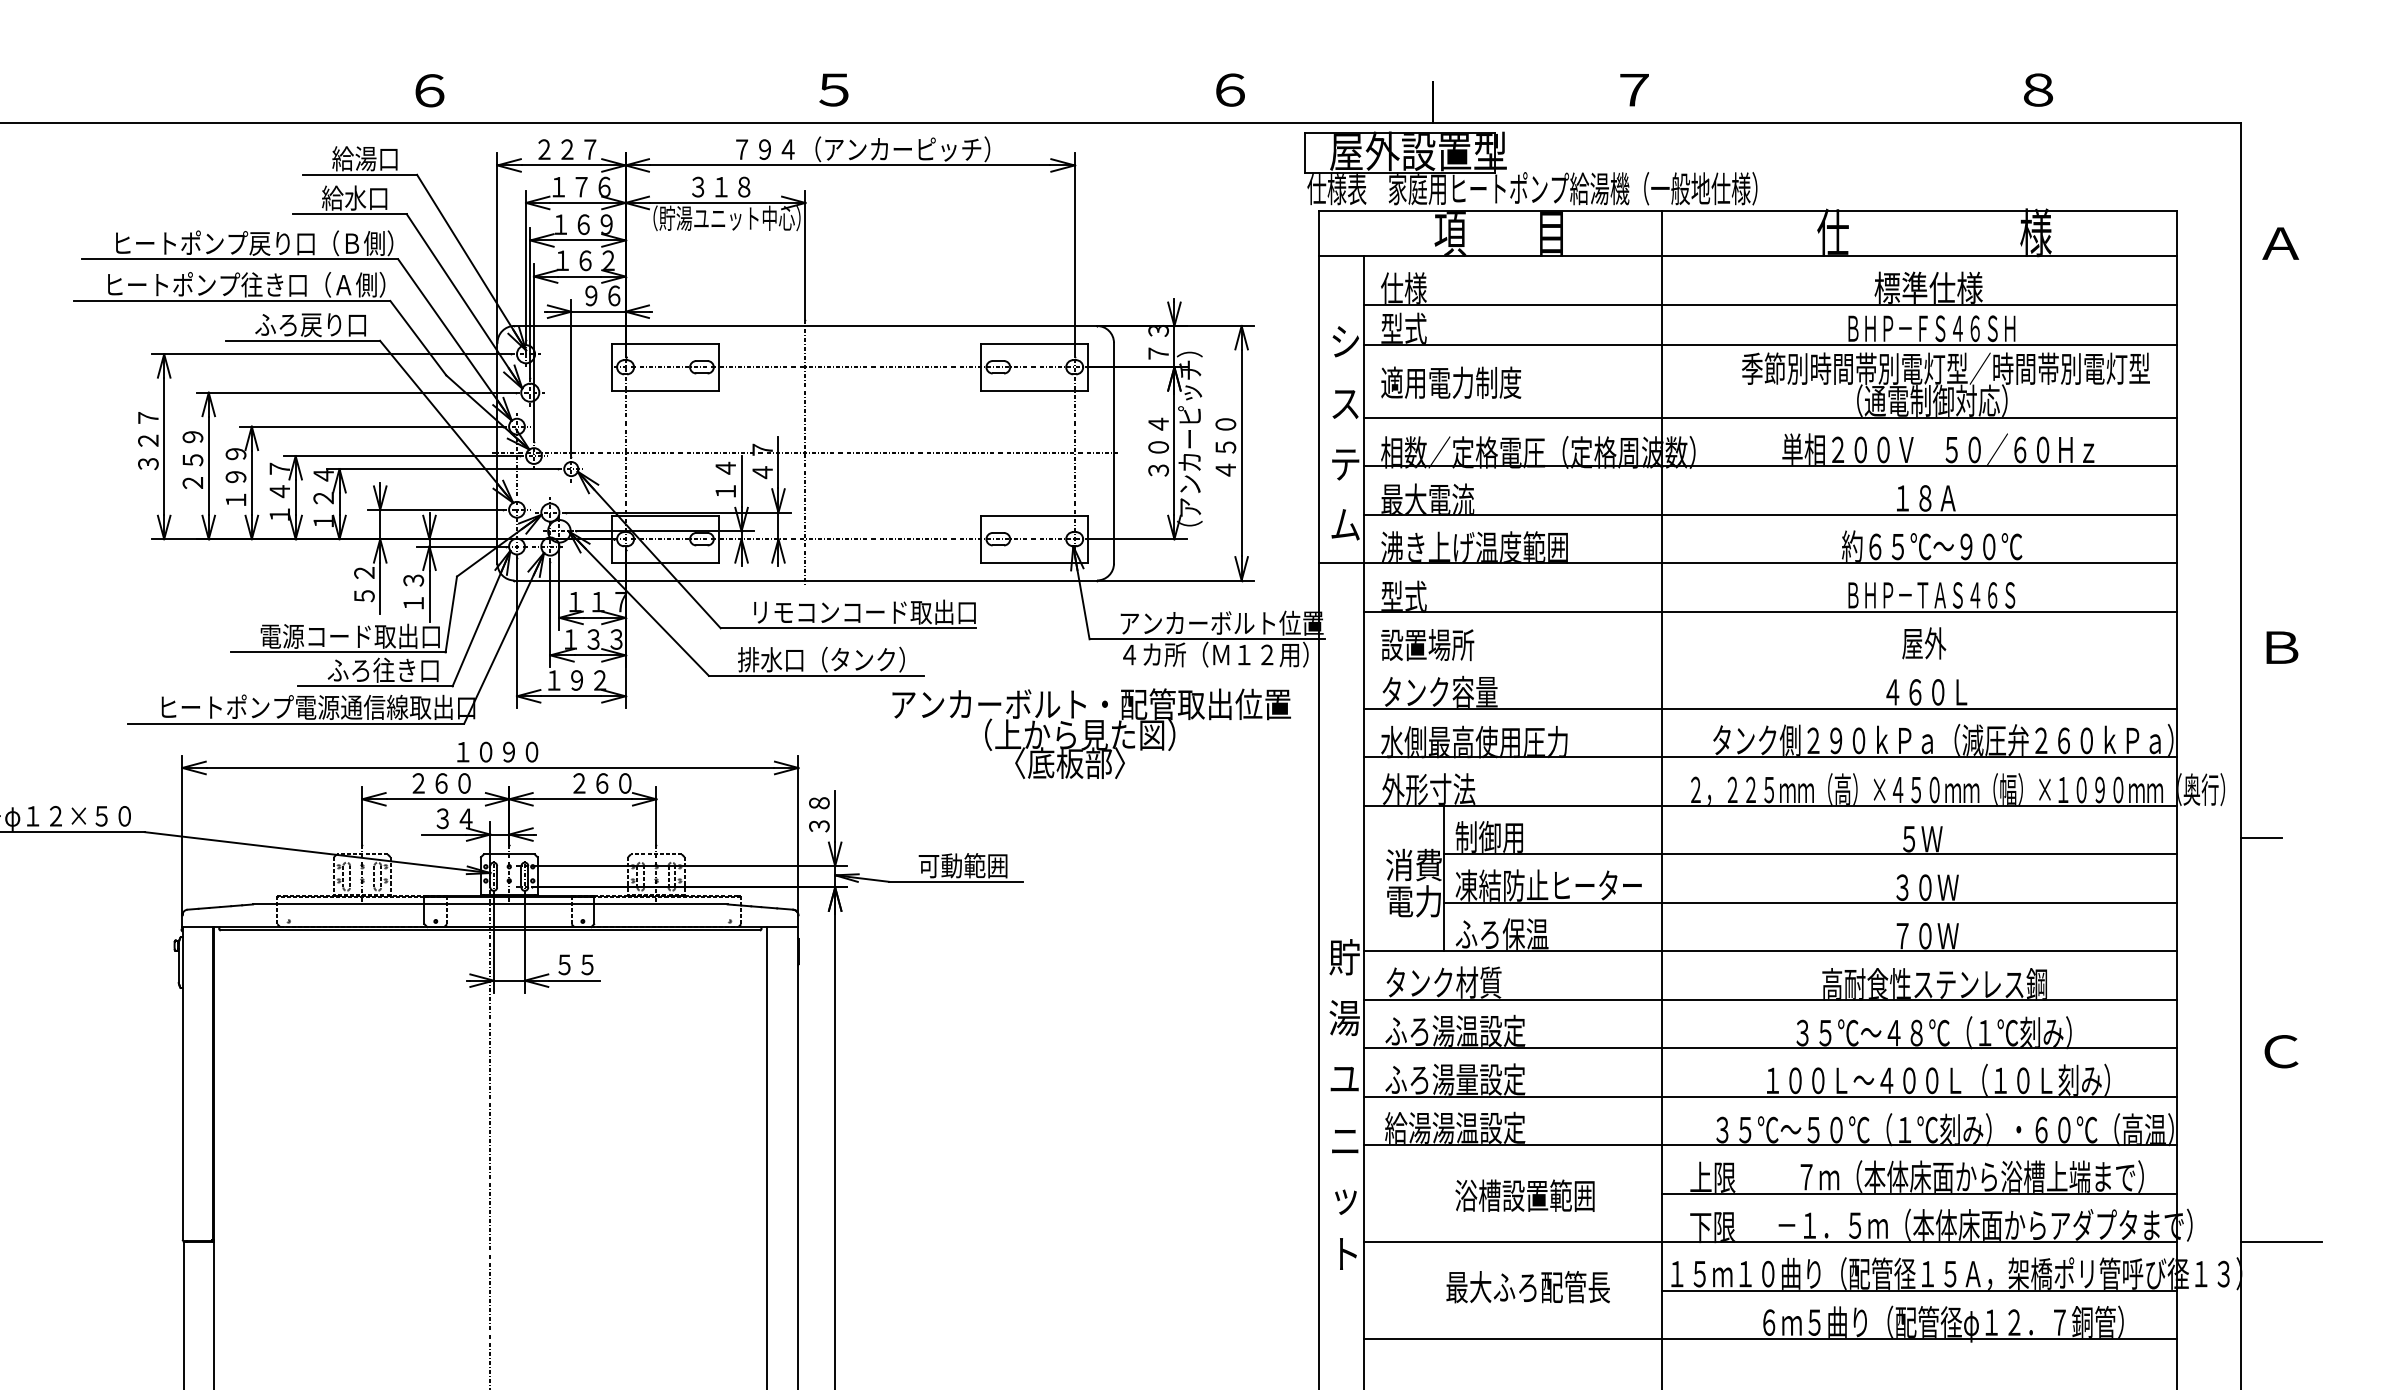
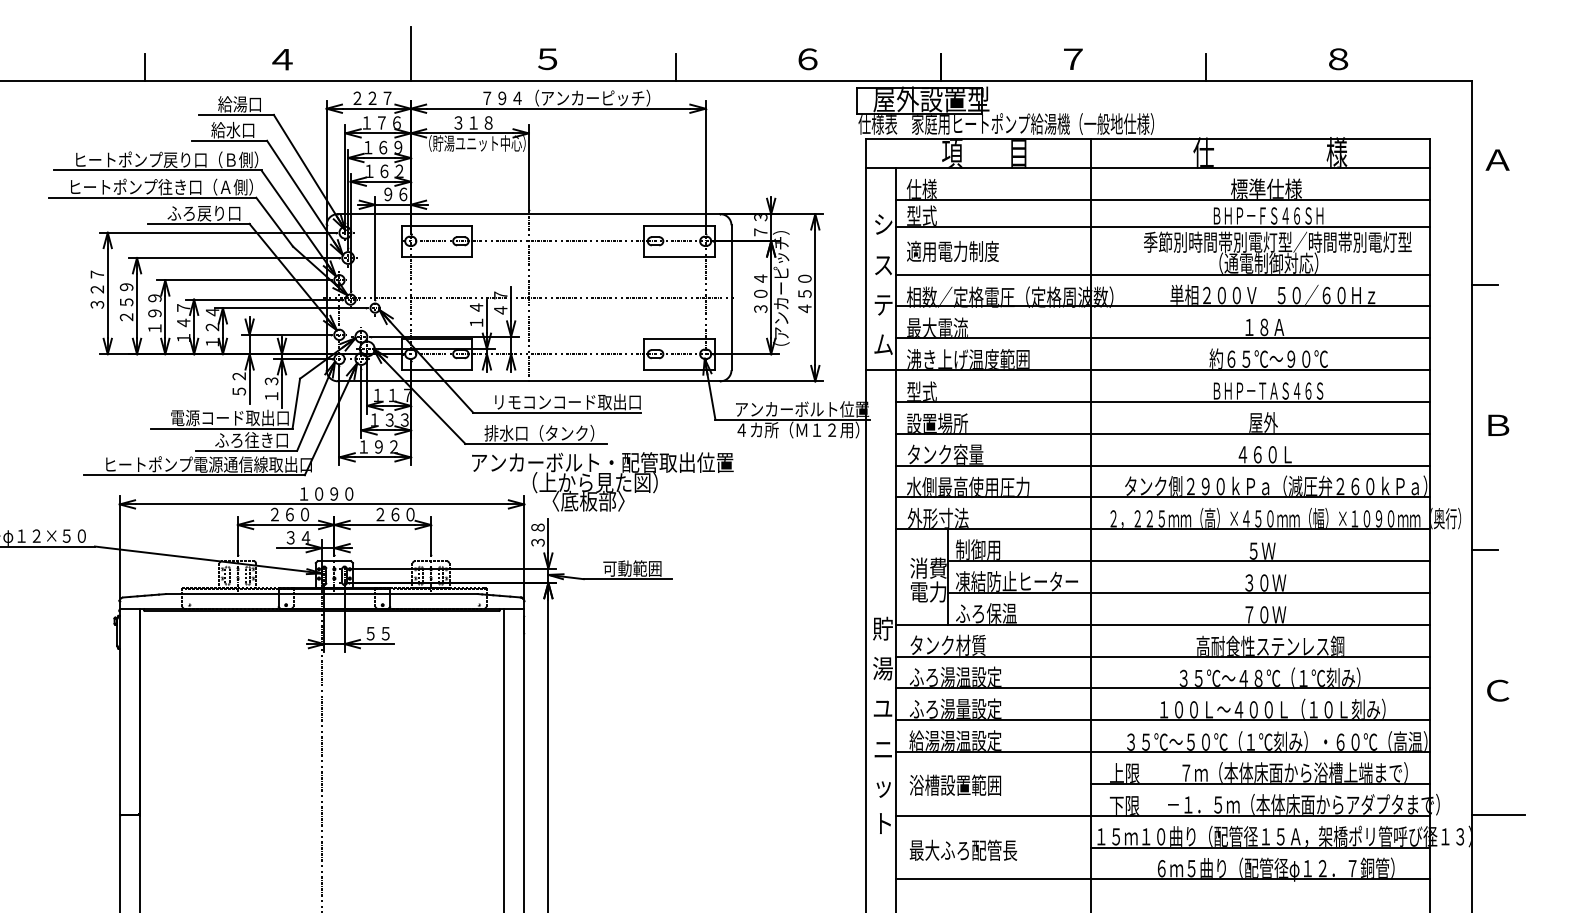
line: (625, 81) -> (410, 53), added
text: (430, 90) -> (282, 59), ６ -> ４
line: (221, 102) -> (145, 67), added
line: (1028, 102) -> (675, 67), added
line: (1837, 102) -> (1206, 67), added
line: (2260, 433) -> (1484, 284), added
line: (1770, 659) -> (1162, 433), added
text: (1091, 733) -> (602, 481), moved
text: (1525, 1194) -> (955, 784), moved
text: (1528, 1285) -> (963, 849), moved

